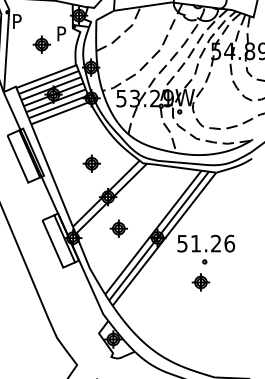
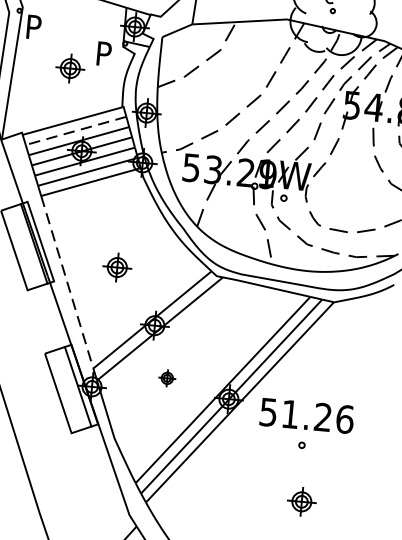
line: (48, 82) -> (75, 130), solid -> dashed
part: (91, 163) -> (116, 267), moved
line: (52, 176) -> (67, 283), solid -> dashed
part: (118, 228) -> (167, 378), size x0.6
part: (200, 282) -> (301, 501), moved

